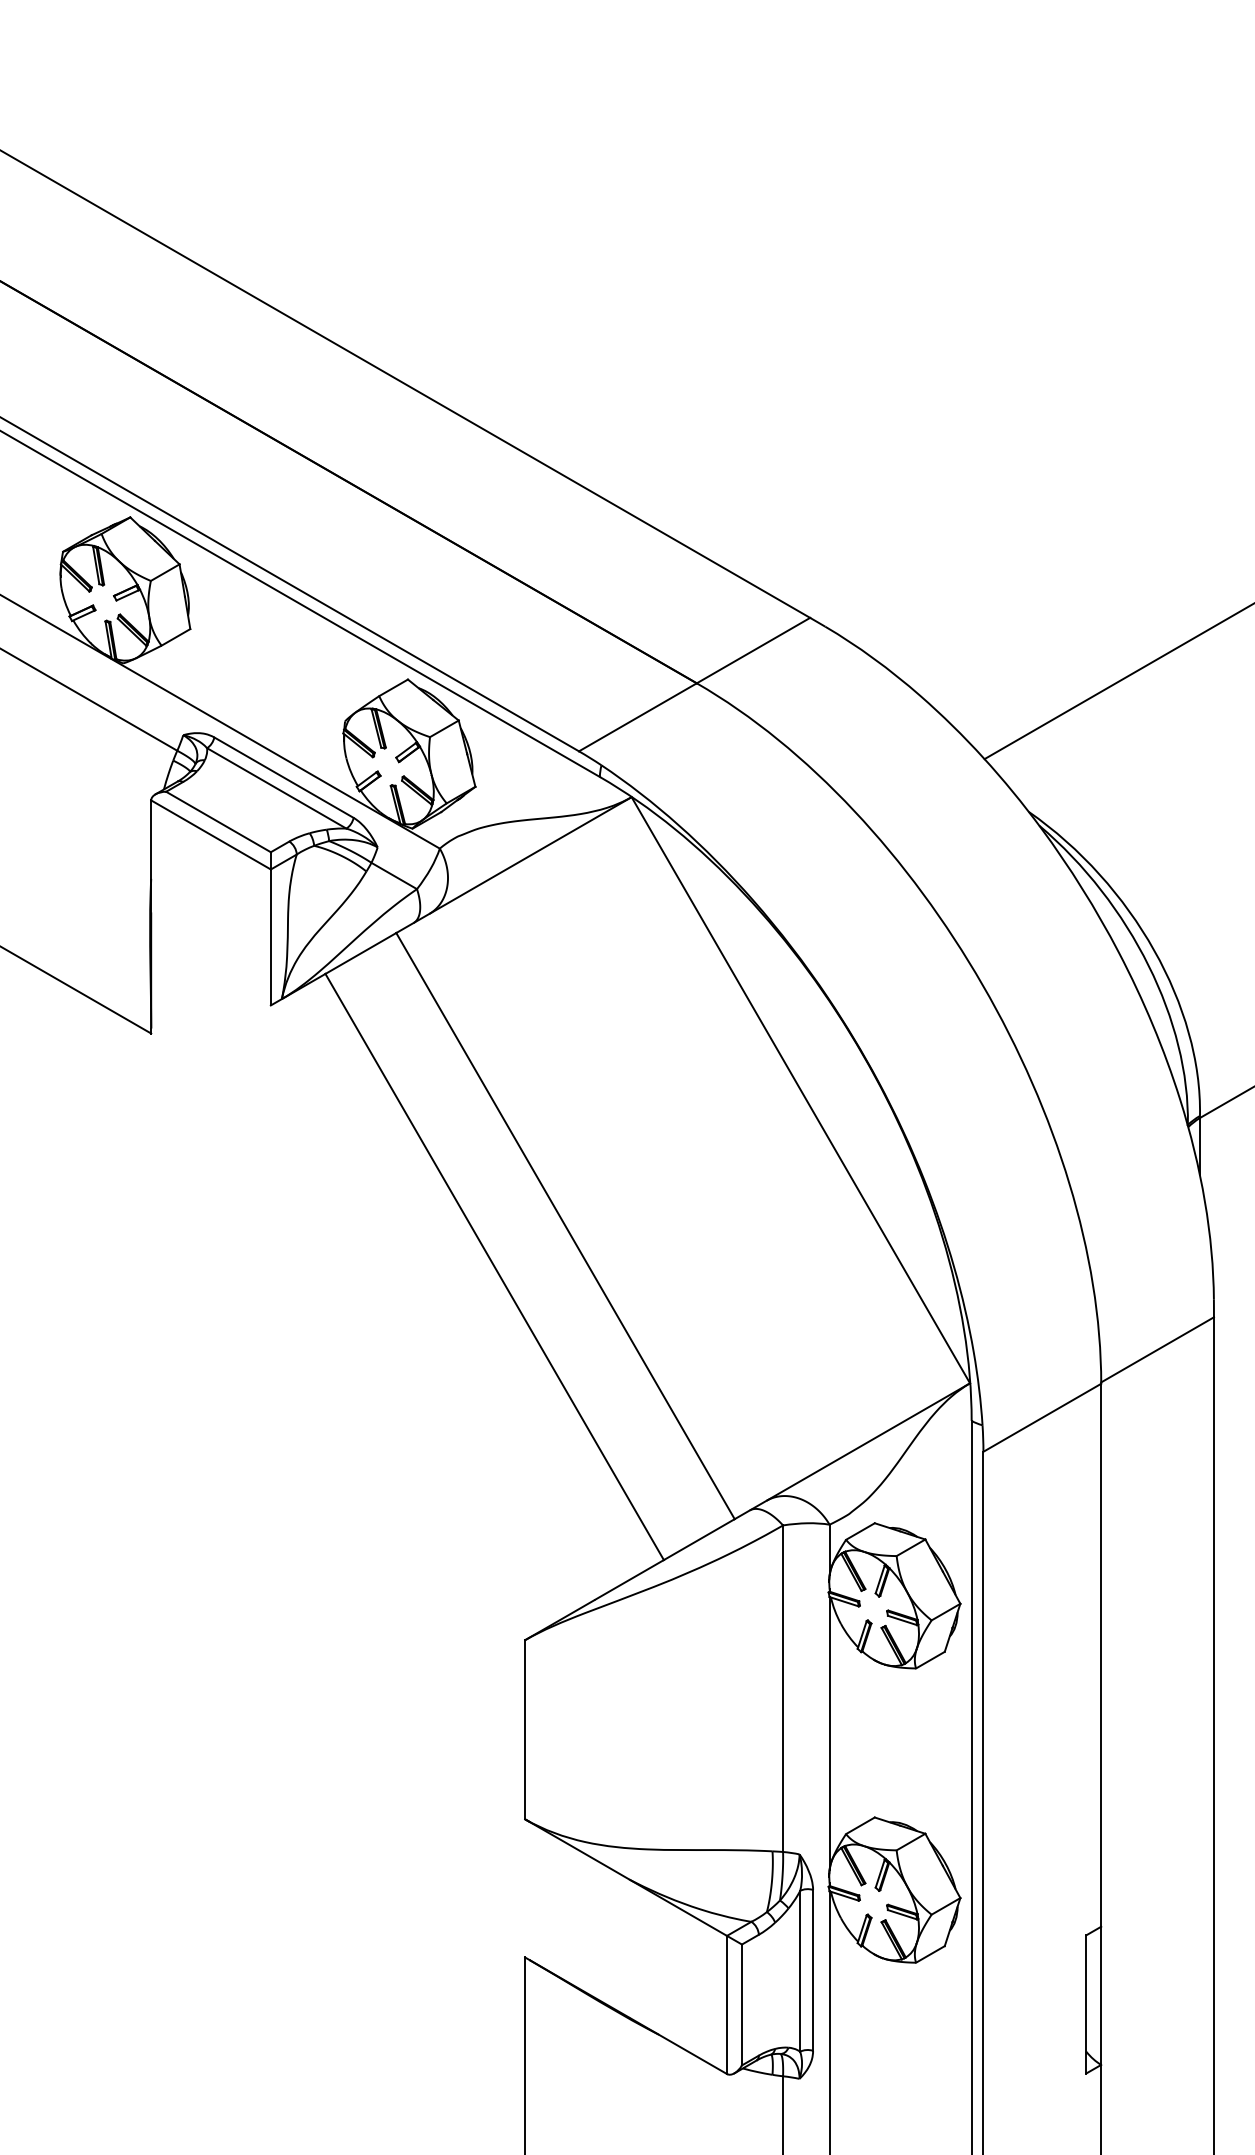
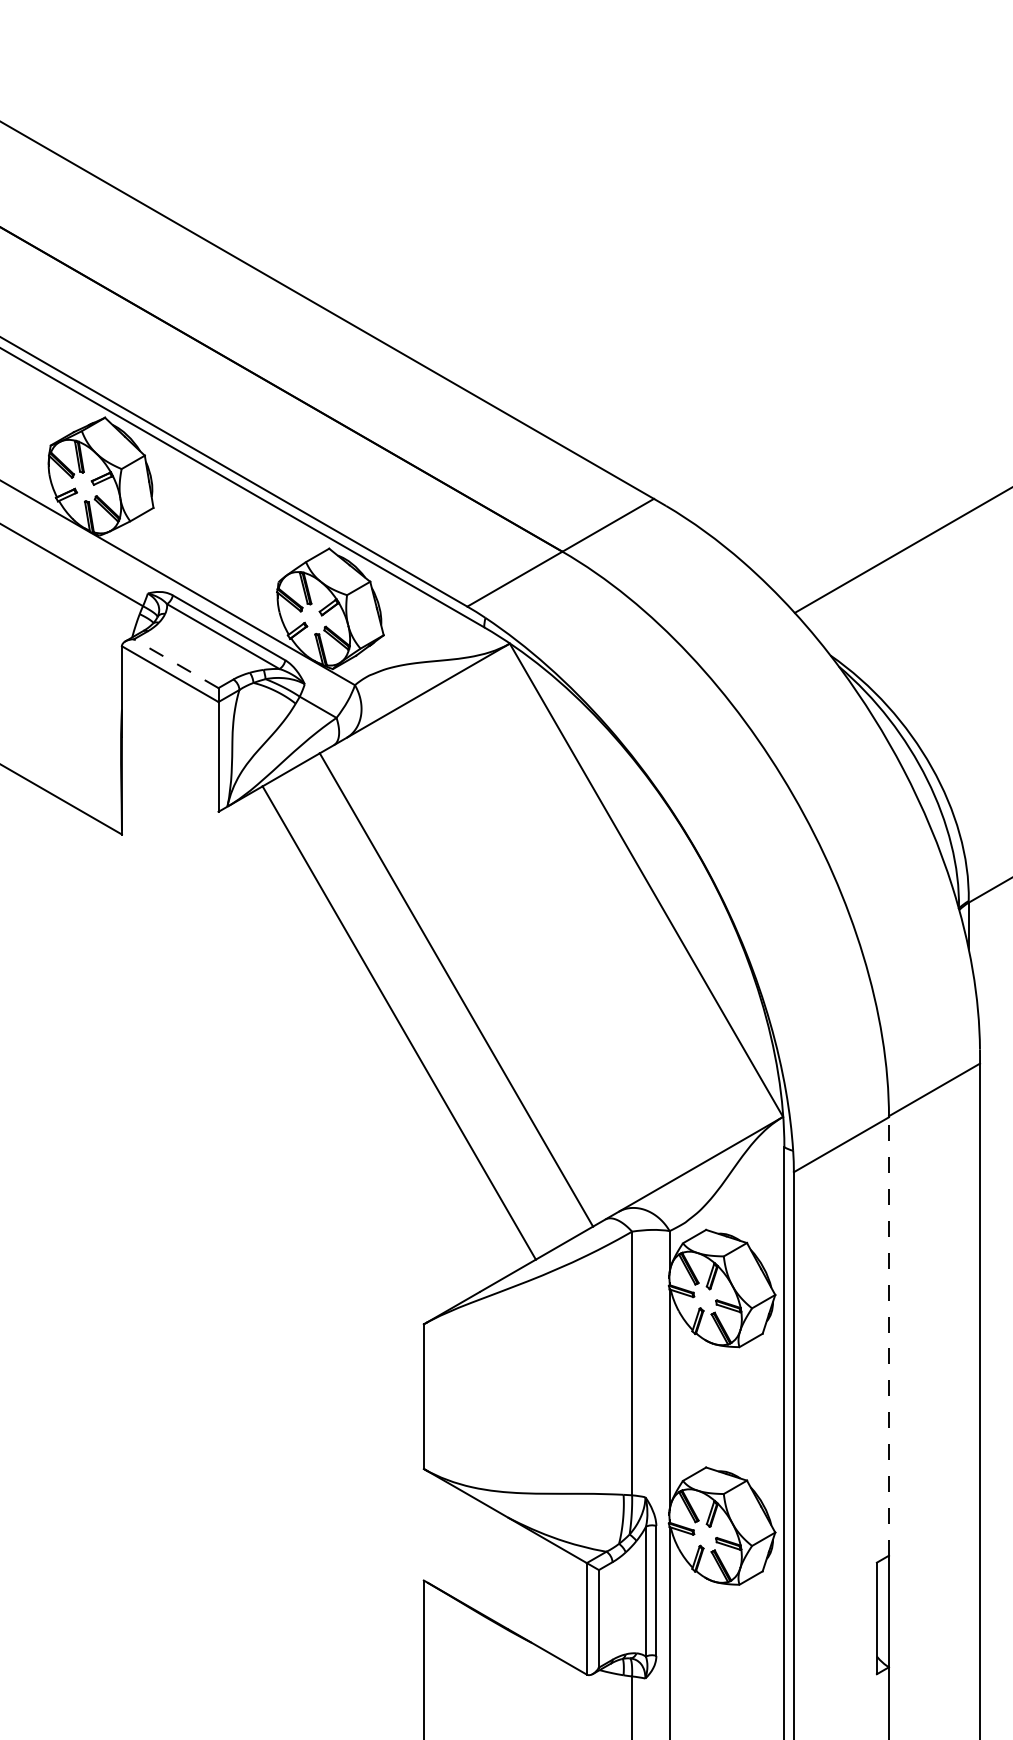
line: (218, 821) -> (176, 663), solid -> dashed
line: (1101, 1655) -> (889, 1336), solid -> dashed

